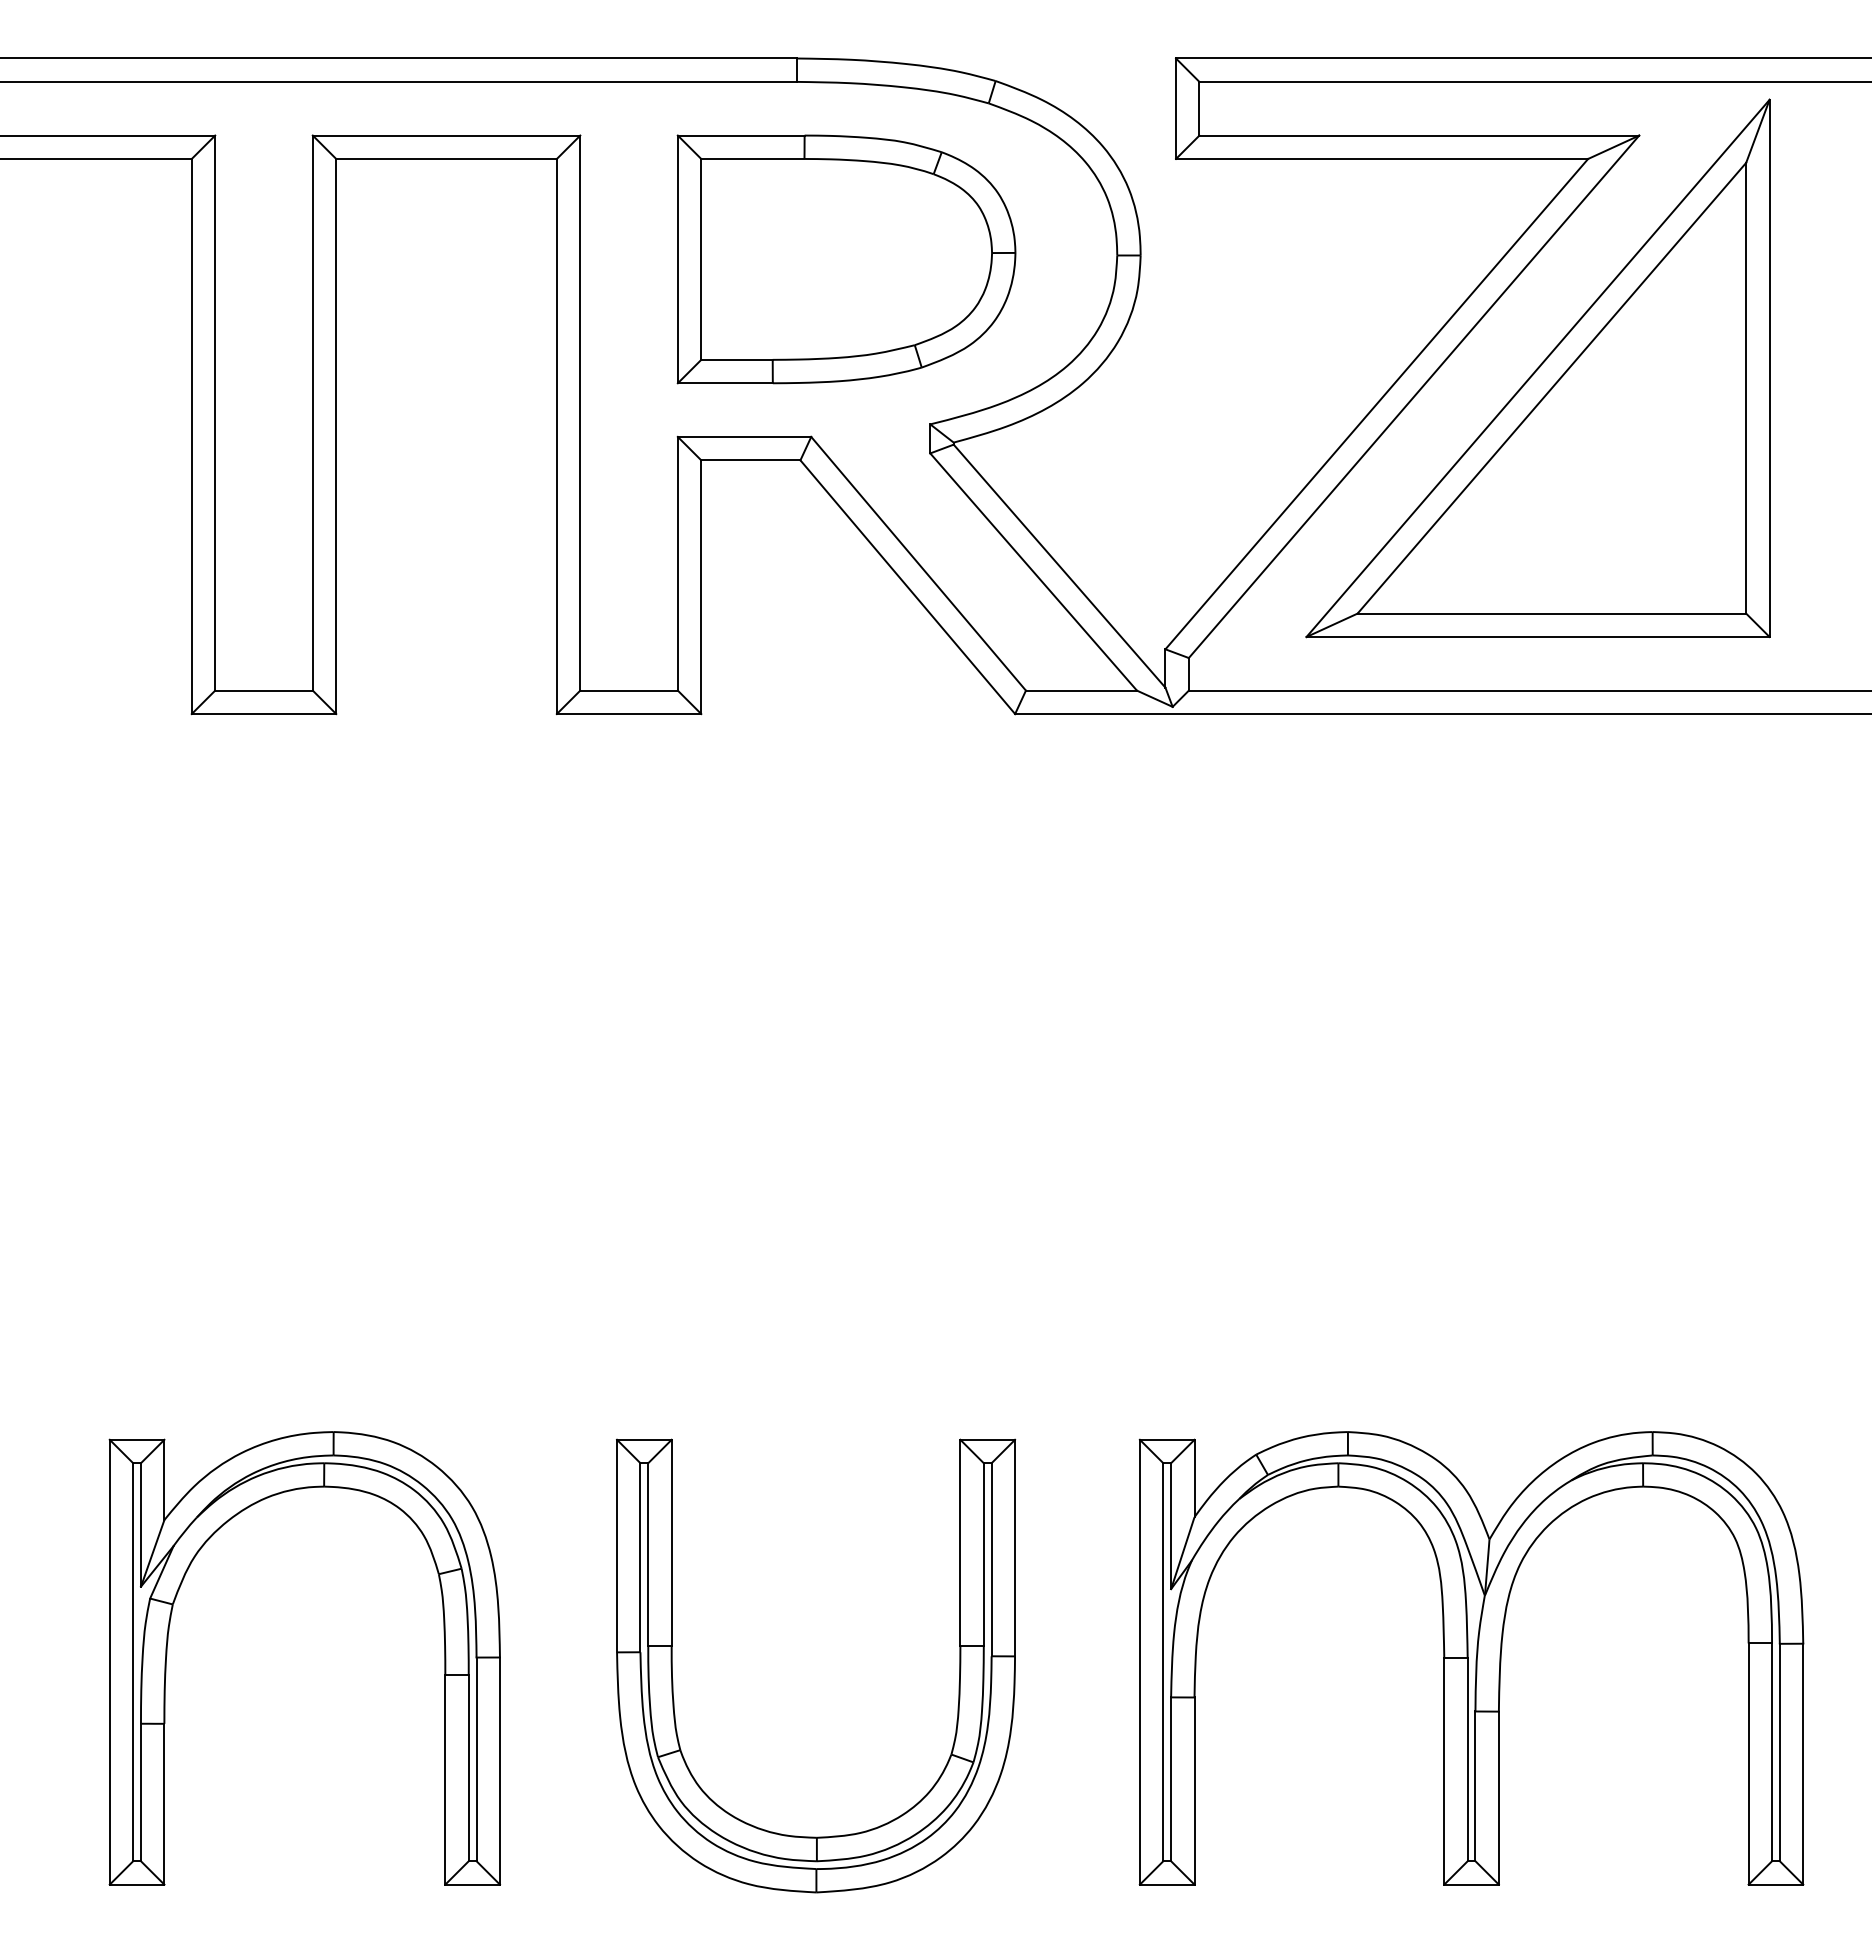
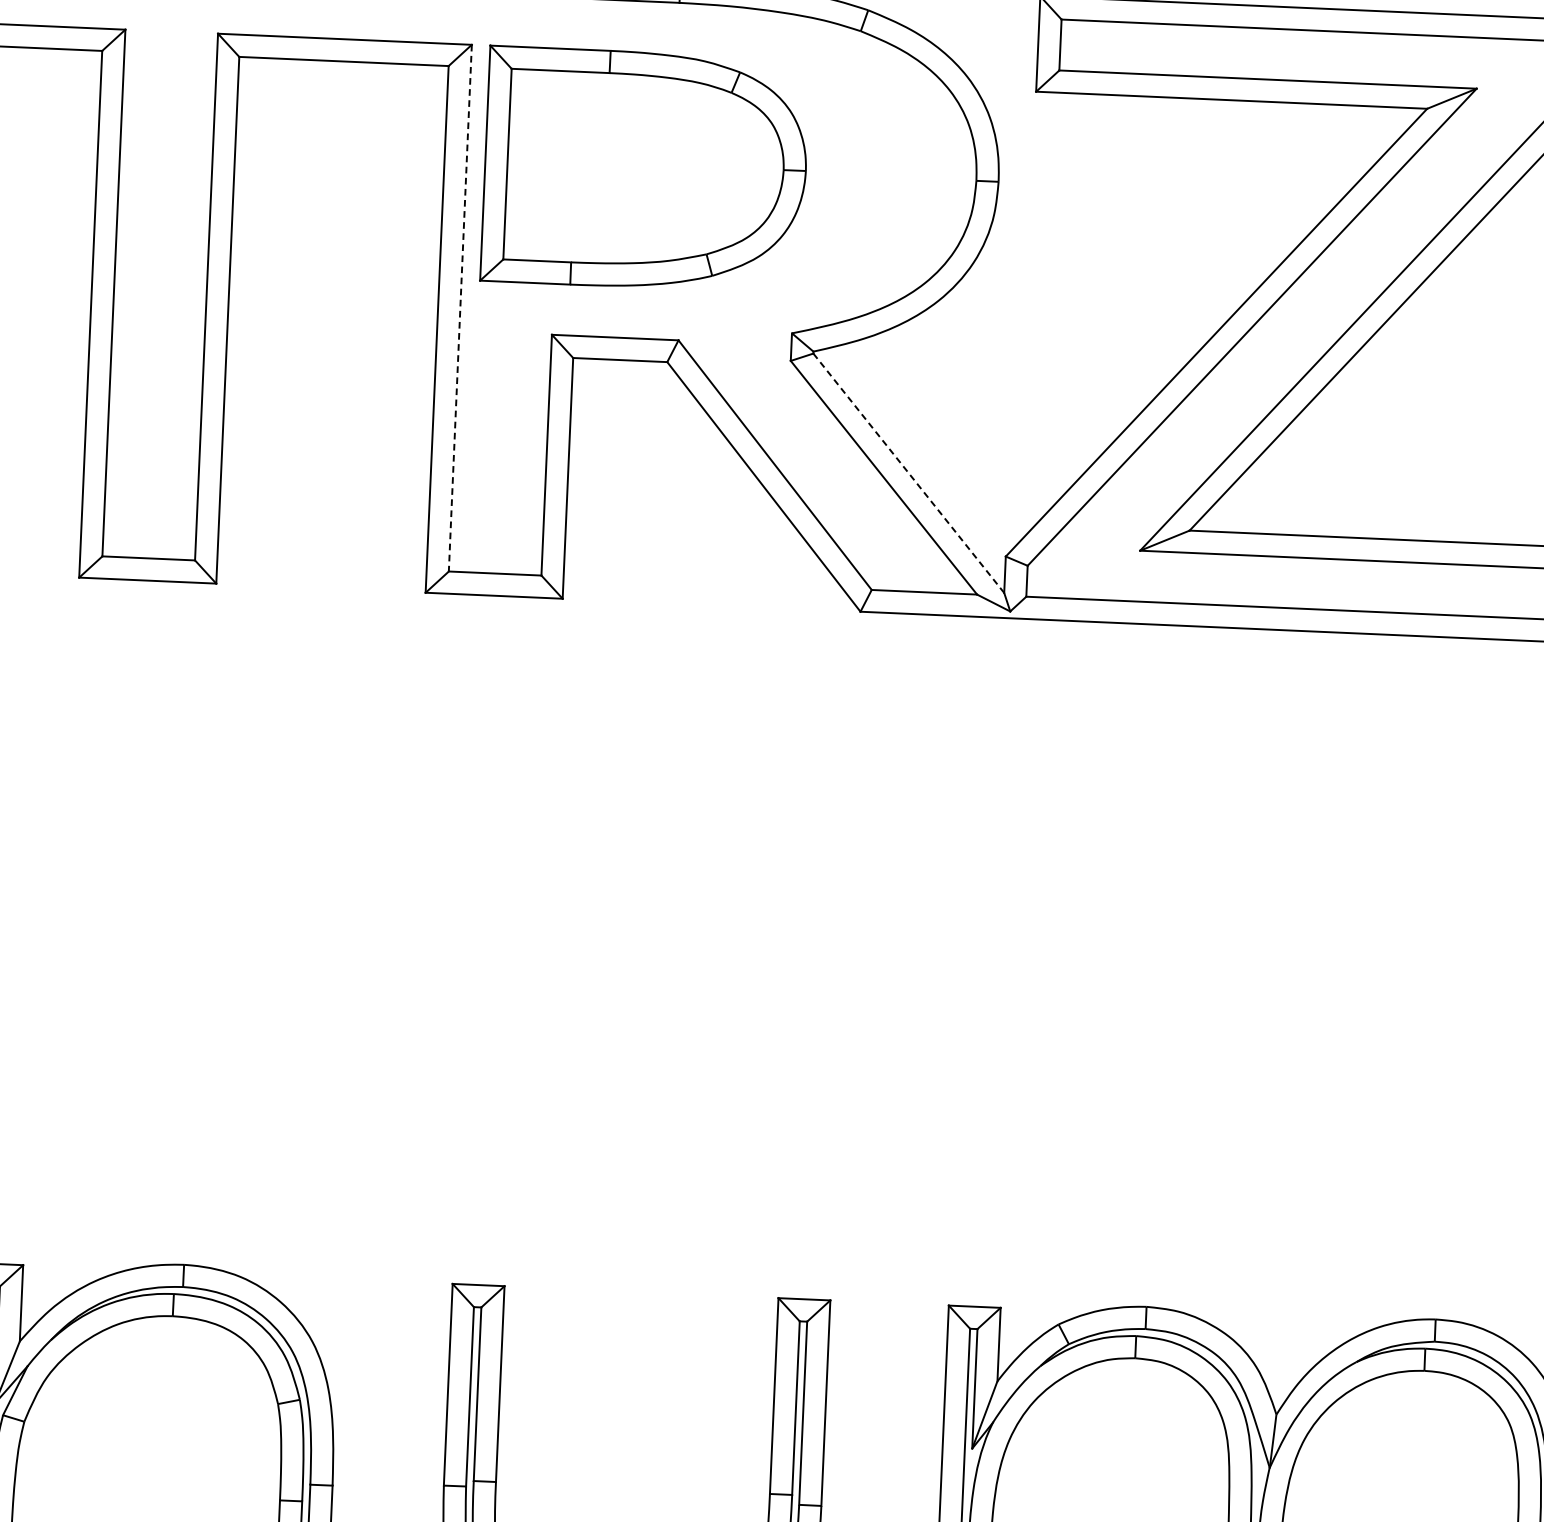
part: (846, 259) -> (645, 170), moved
line: (580, 413) -> (460, 308), solid -> dashed
line: (1059, 566) -> (908, 473), solid -> dashed

